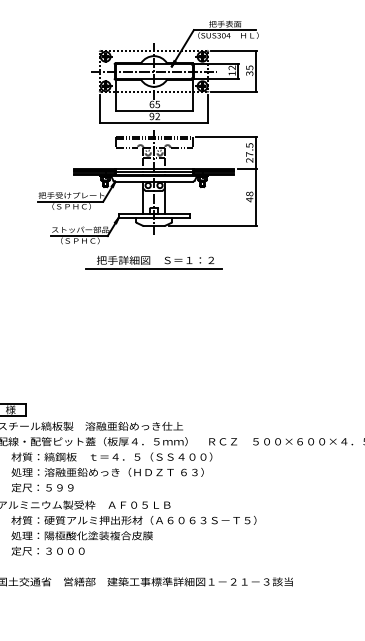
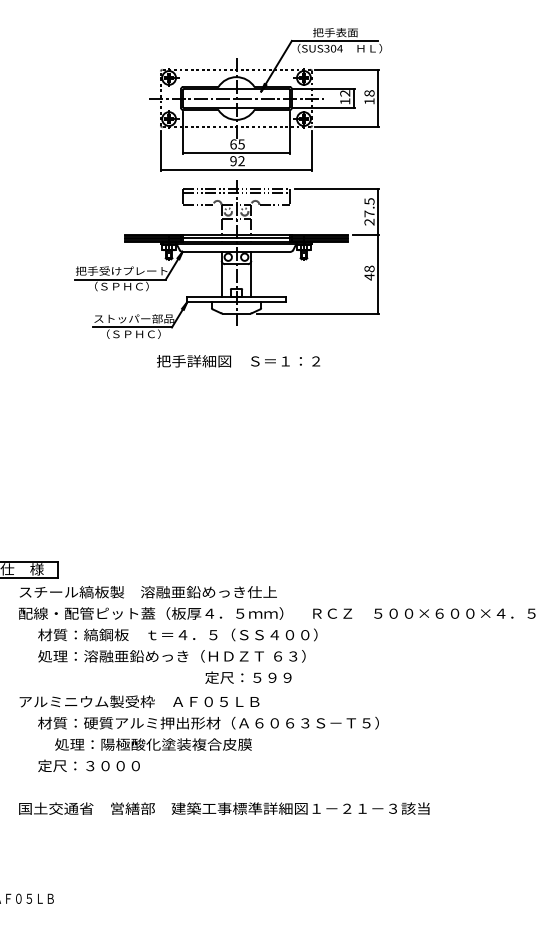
text: (249, 70) -> (369, 97), 35 -> 18
line: (154, 269) -> (236, 373), removed
text: (42, 487) -> (248, 677), moved
text: (82, 535) -> (153, 744), moved

